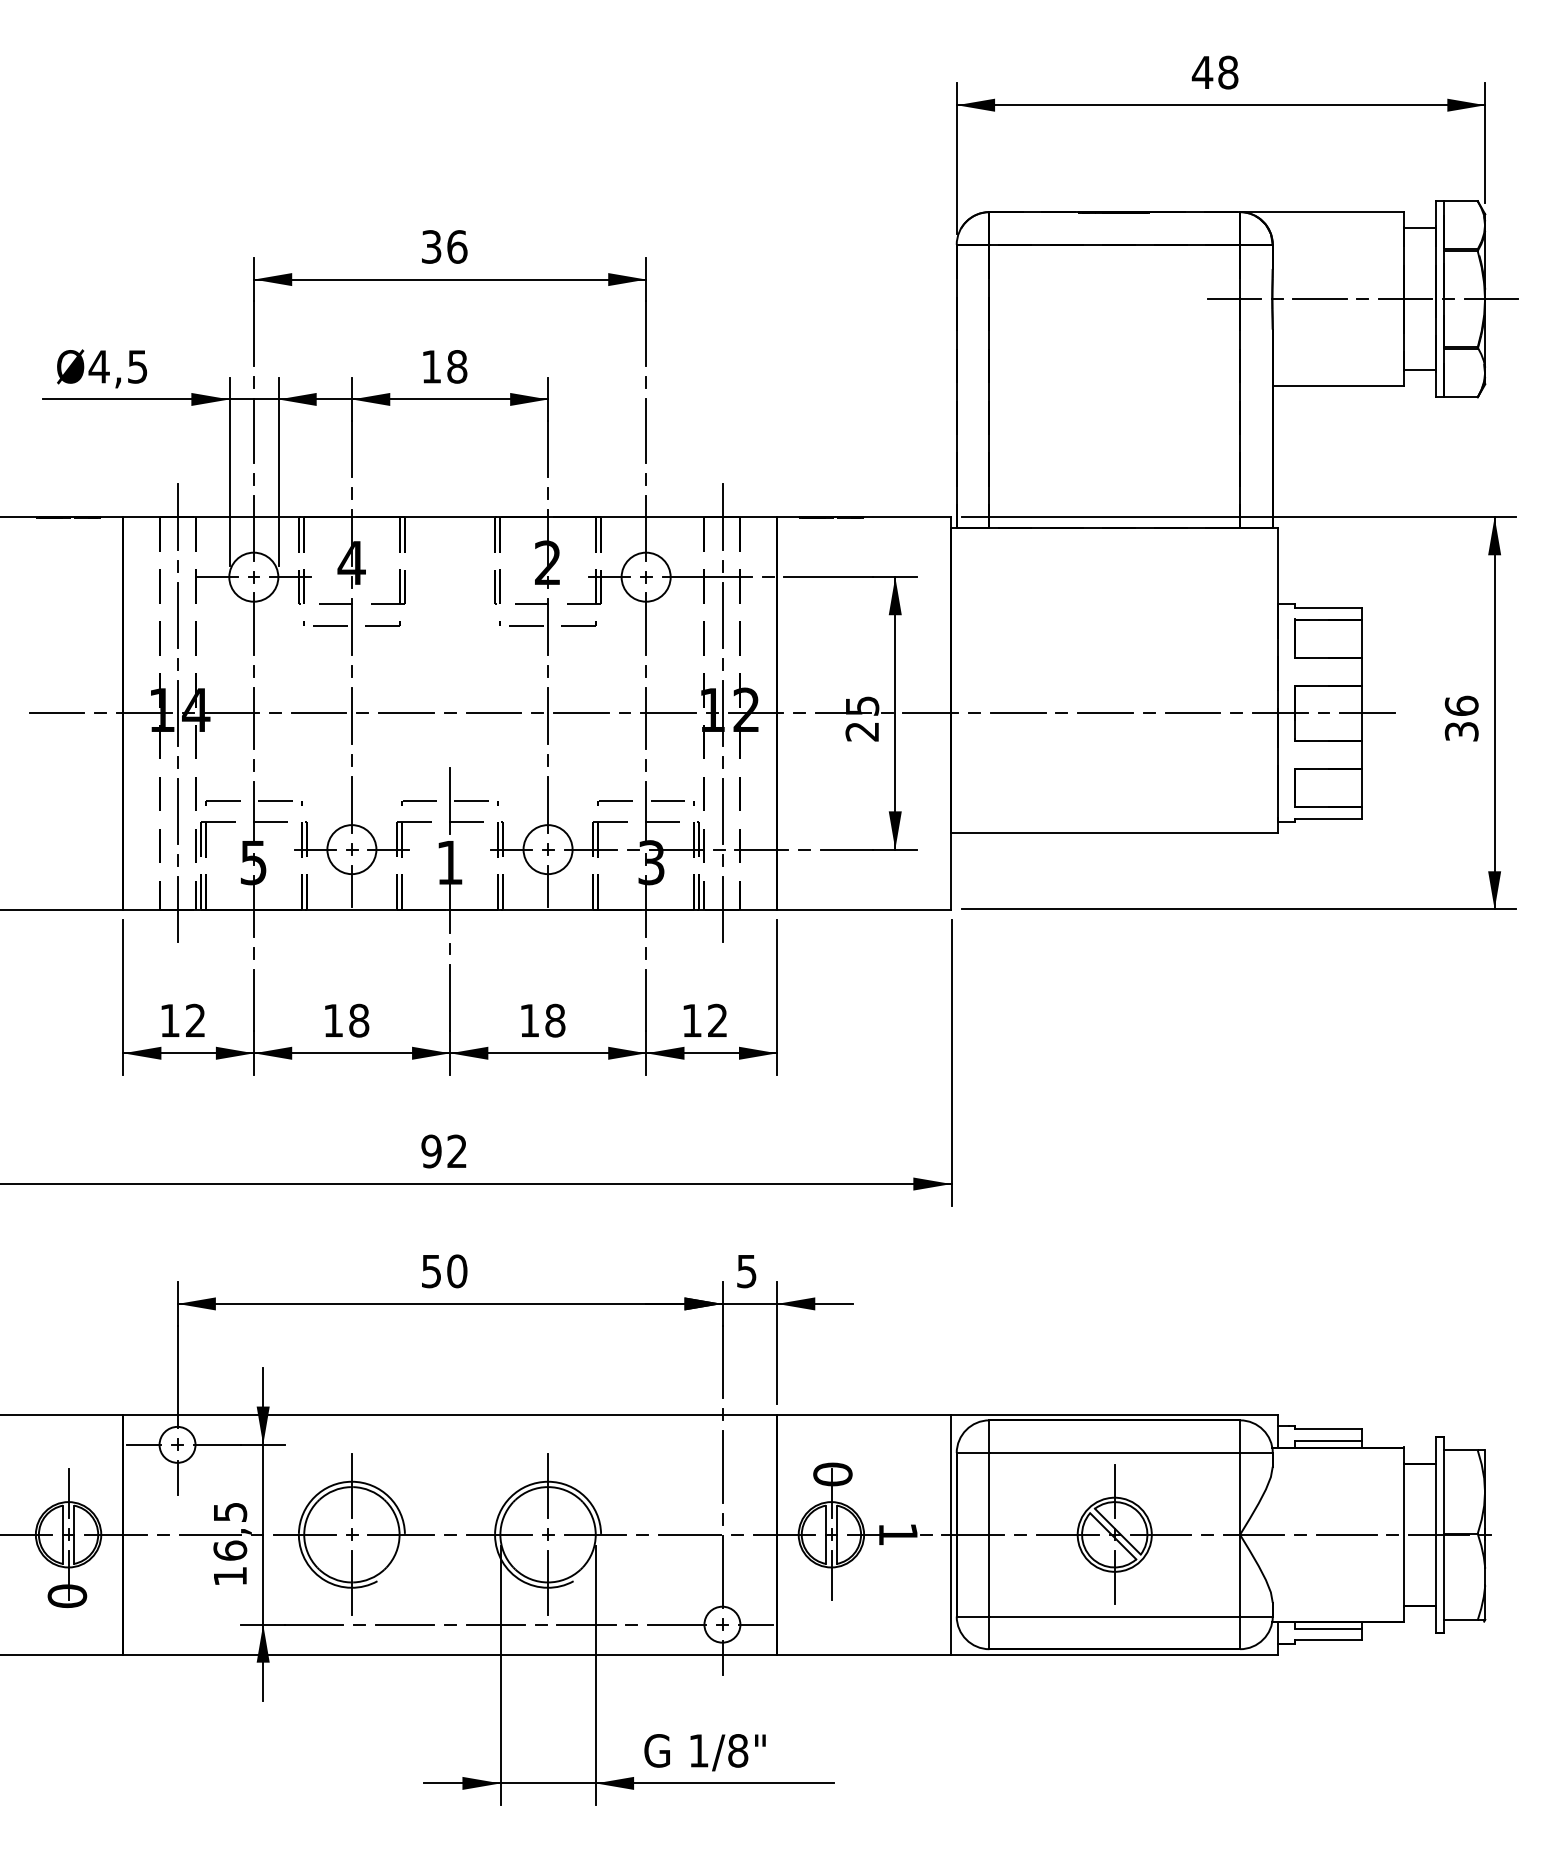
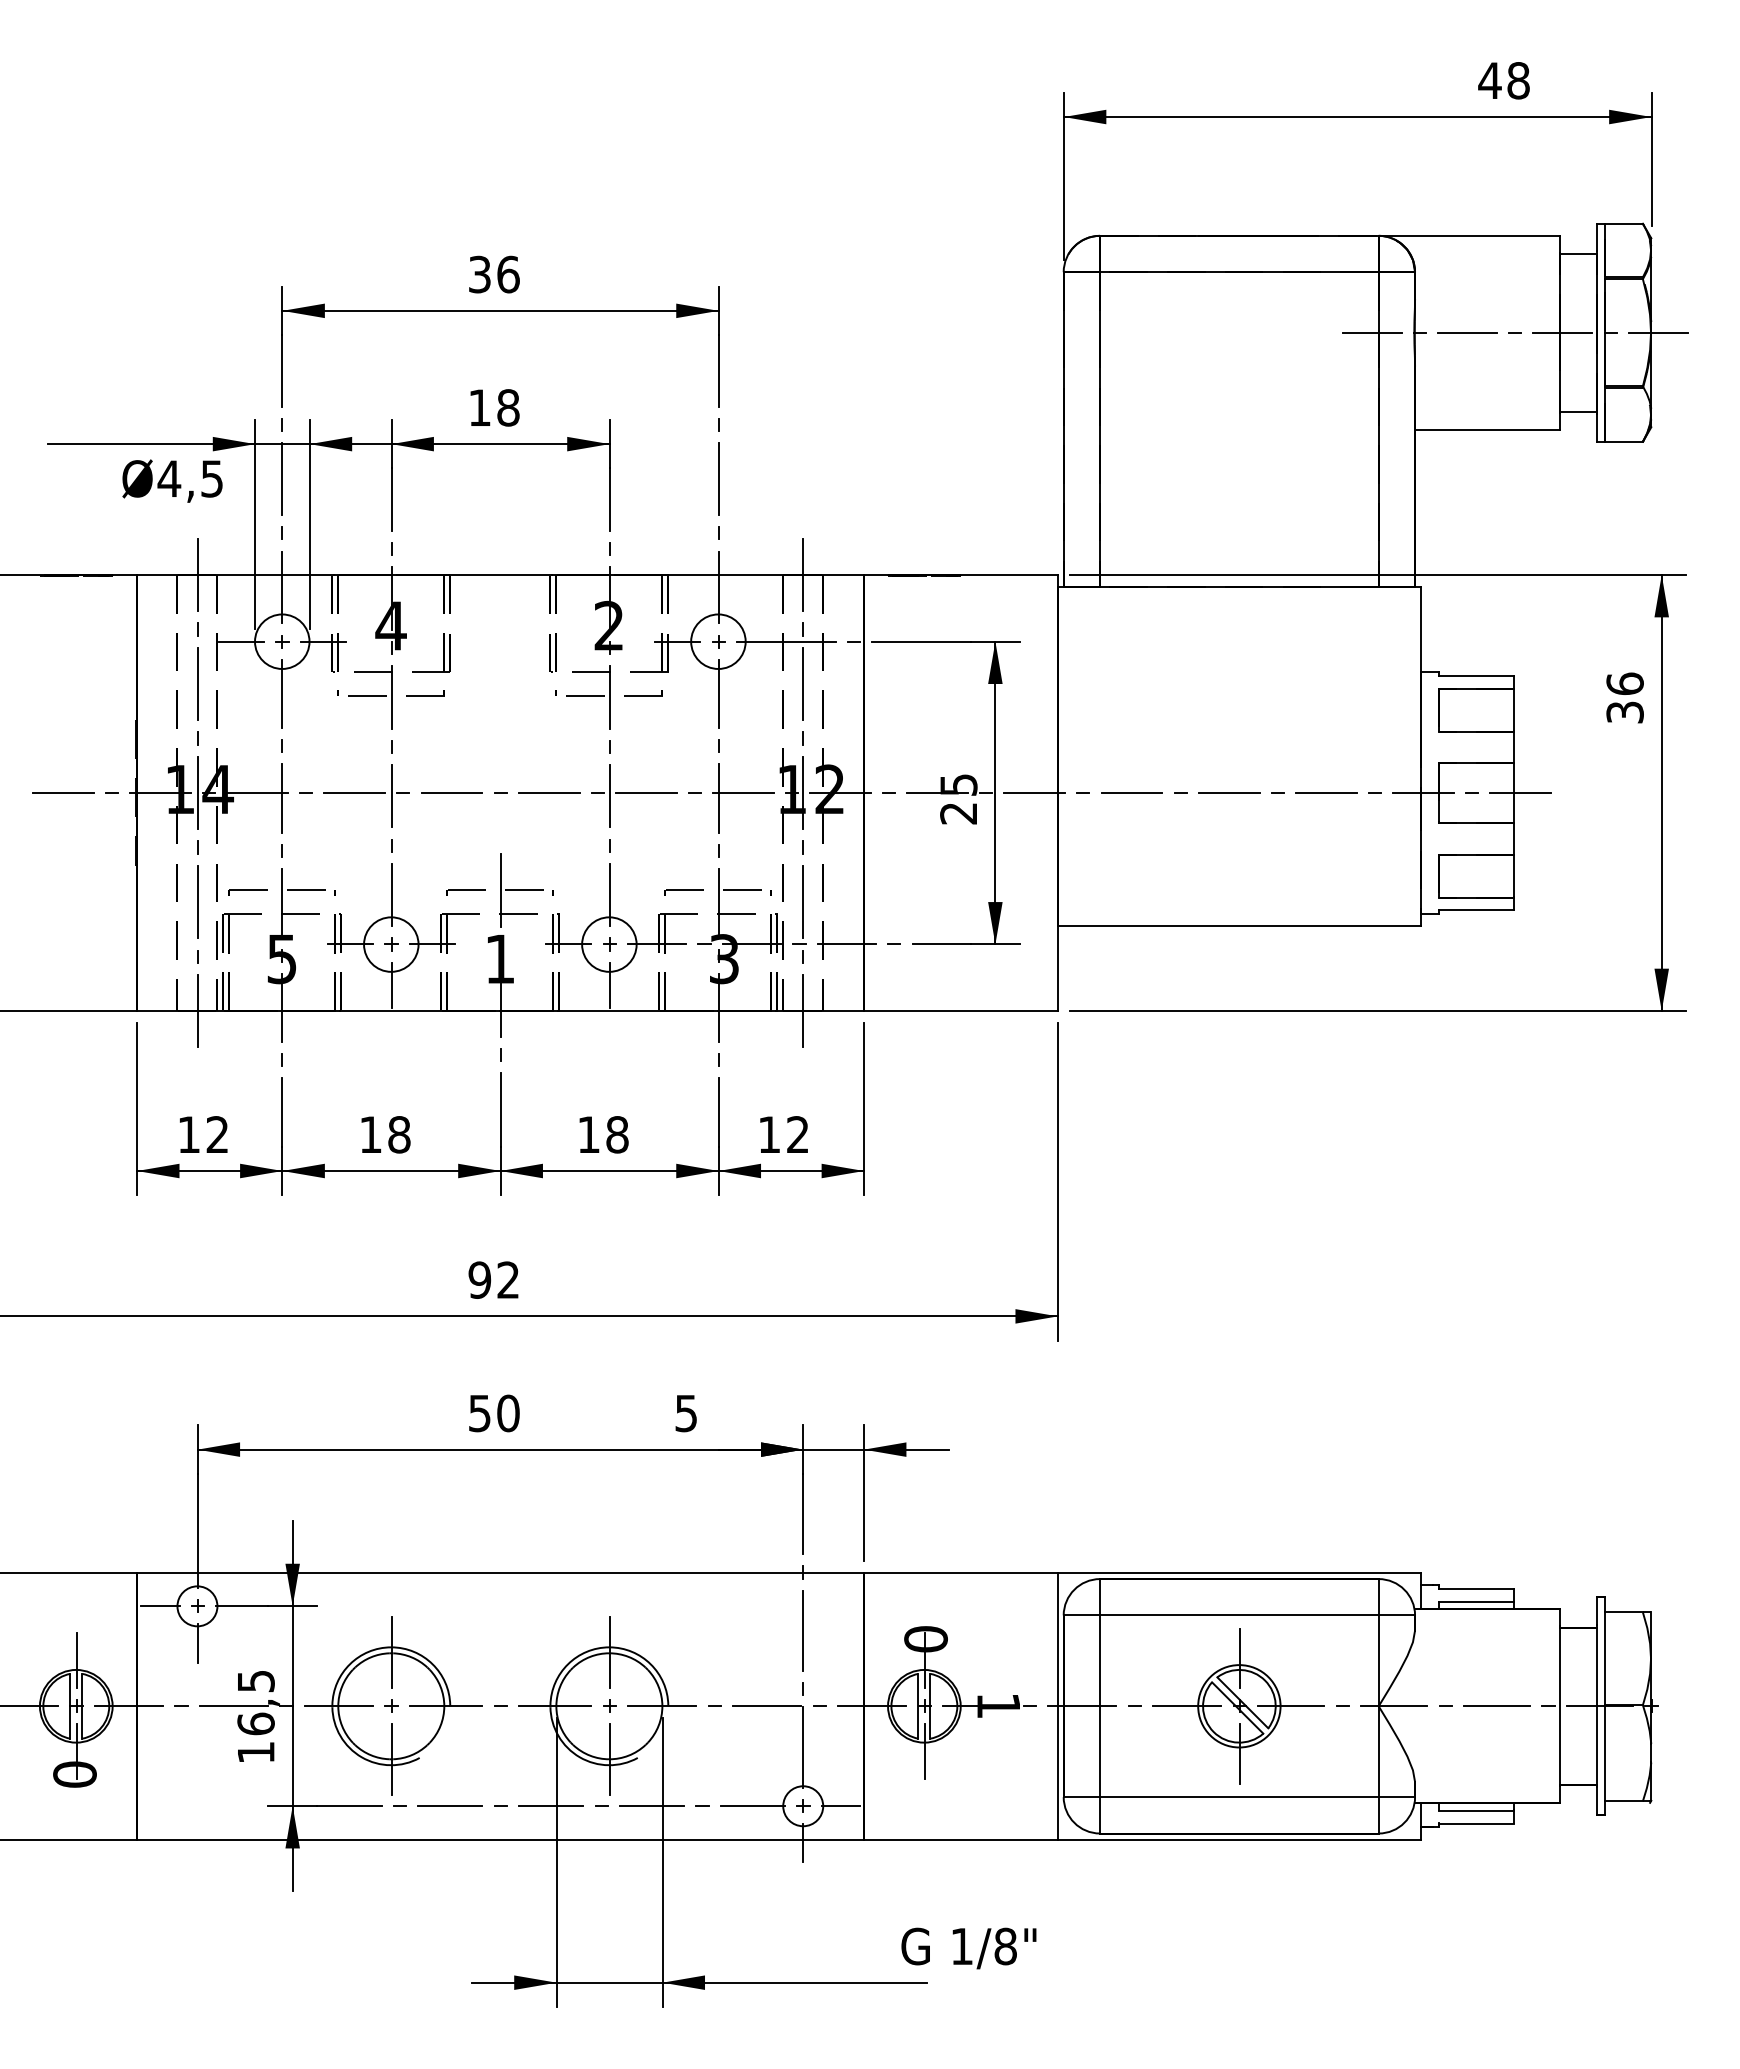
text: (1214, 72) -> (1503, 80), moved
text: (102, 368) -> (172, 480), moved
text: (1461, 718) -> (1624, 697), moved
text: (746, 1271) -> (685, 1413), moved
text: (704, 1752) -> (968, 1948), moved

